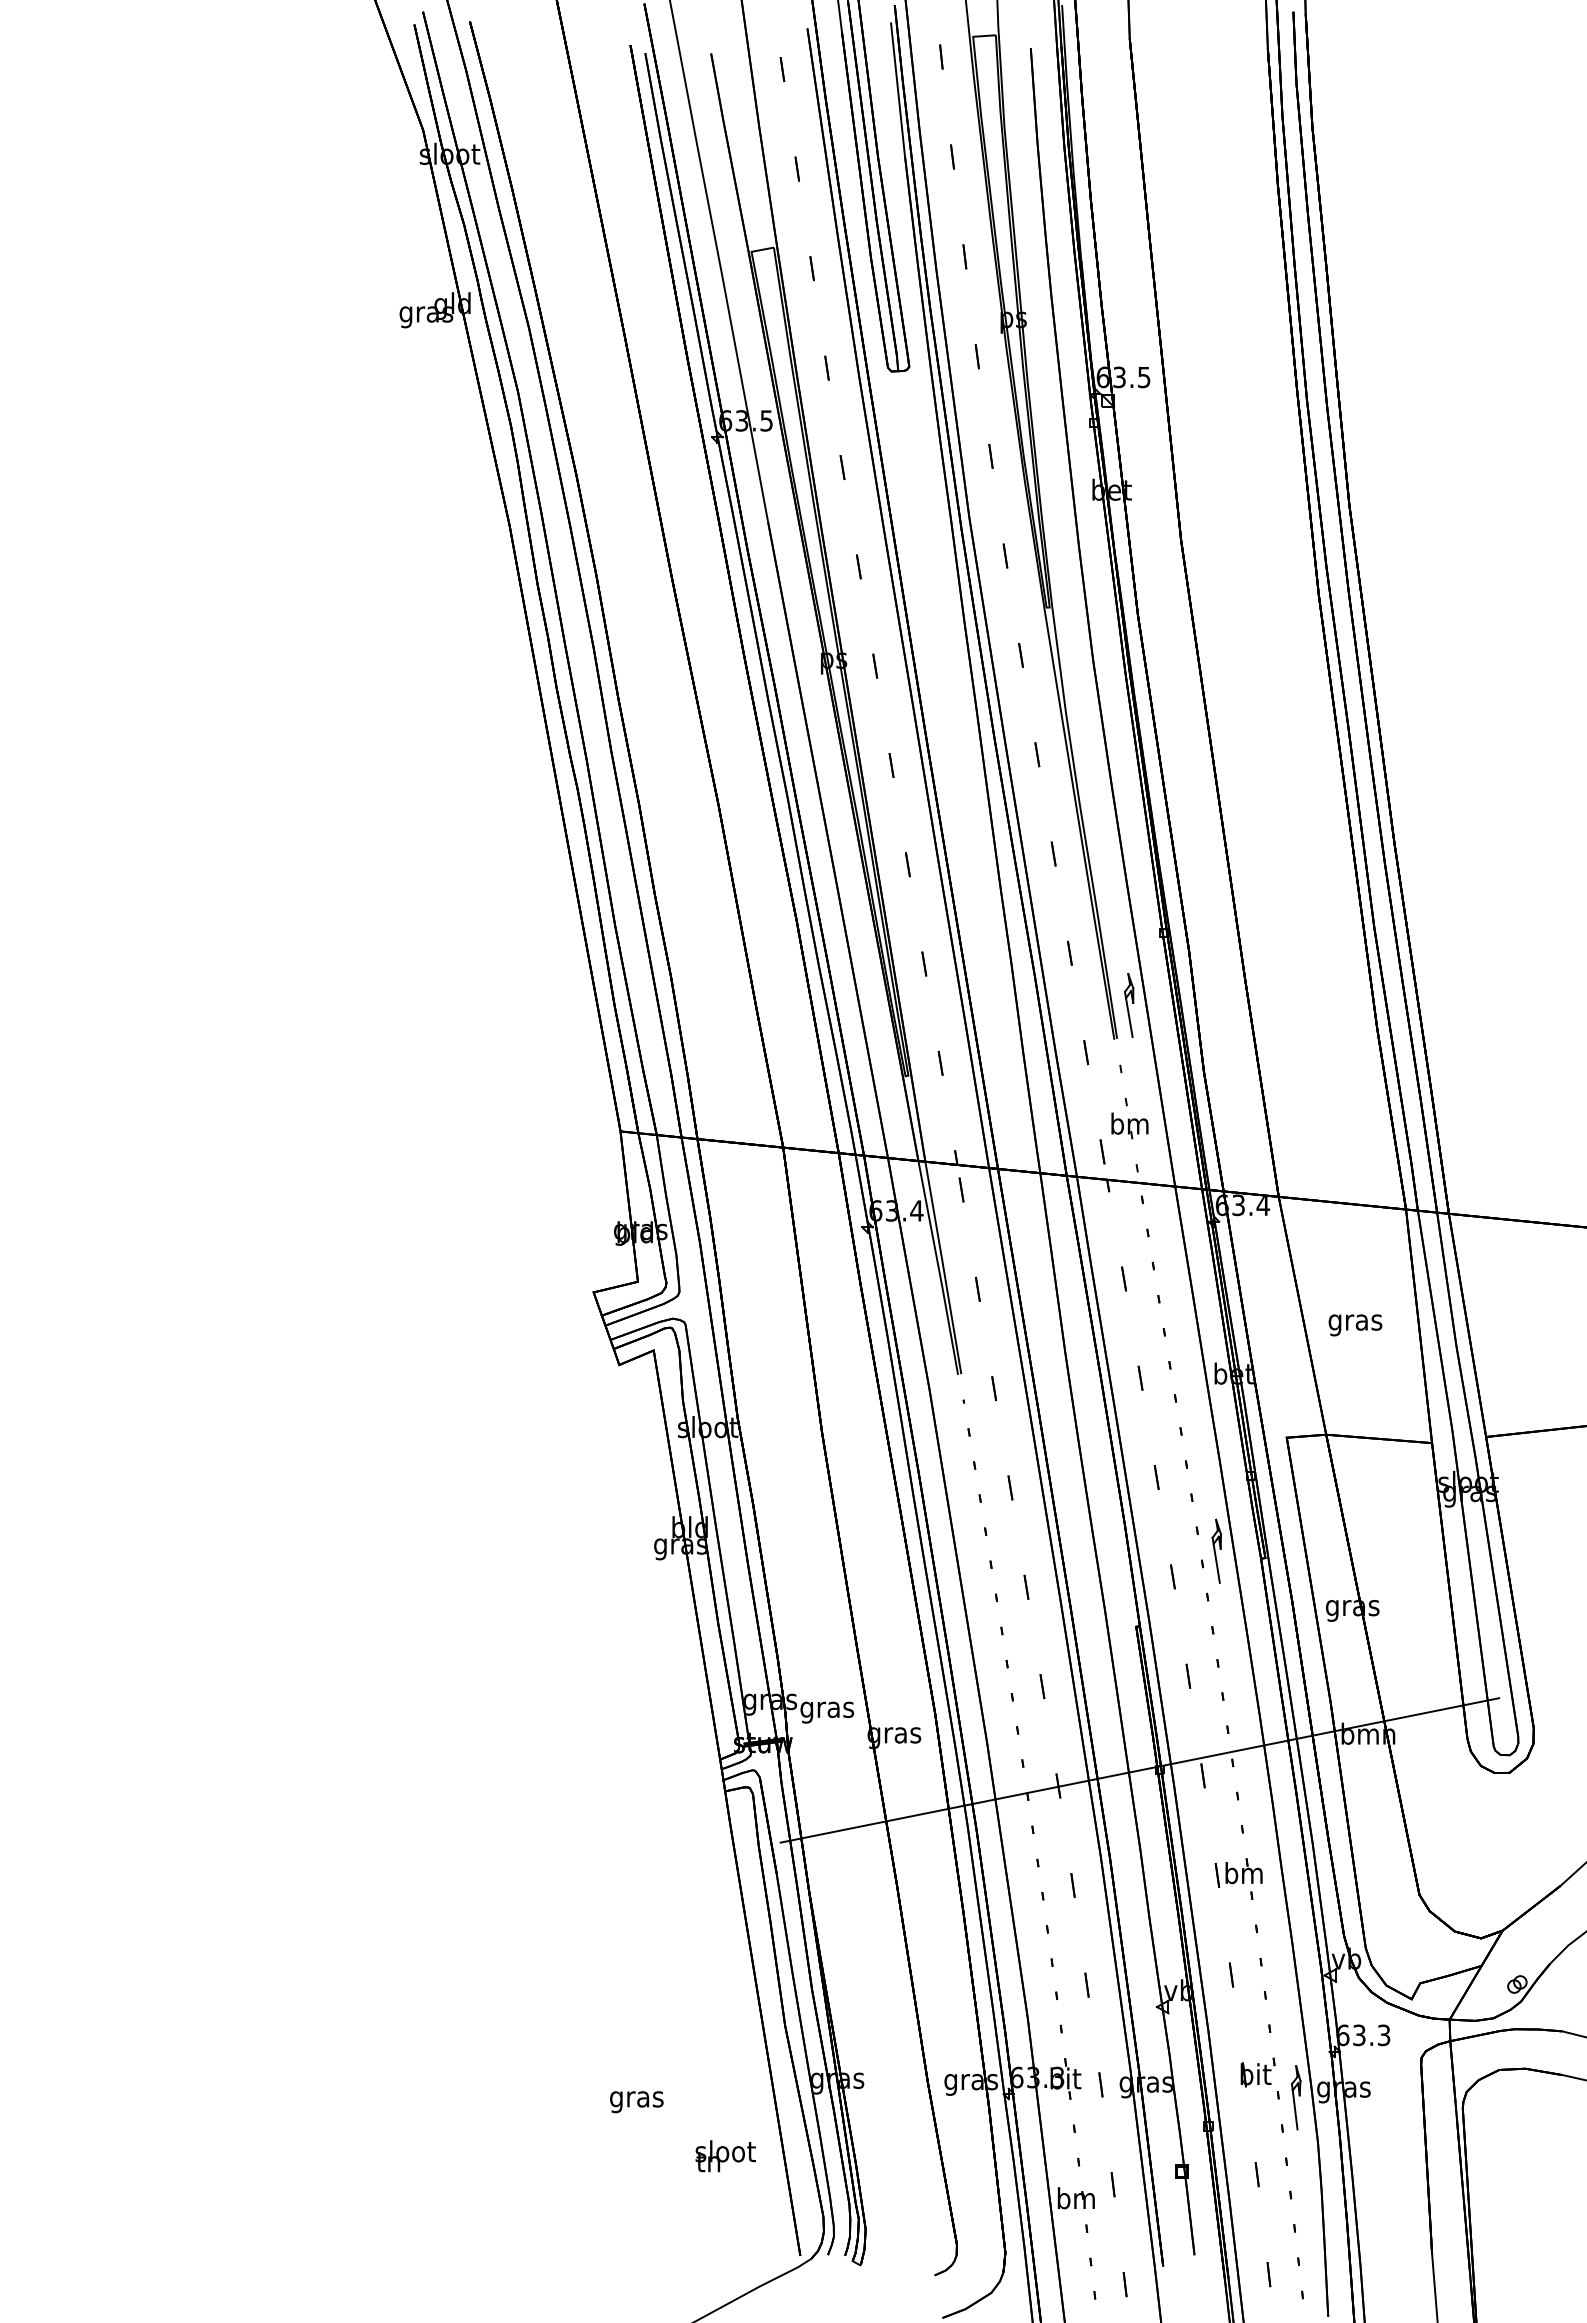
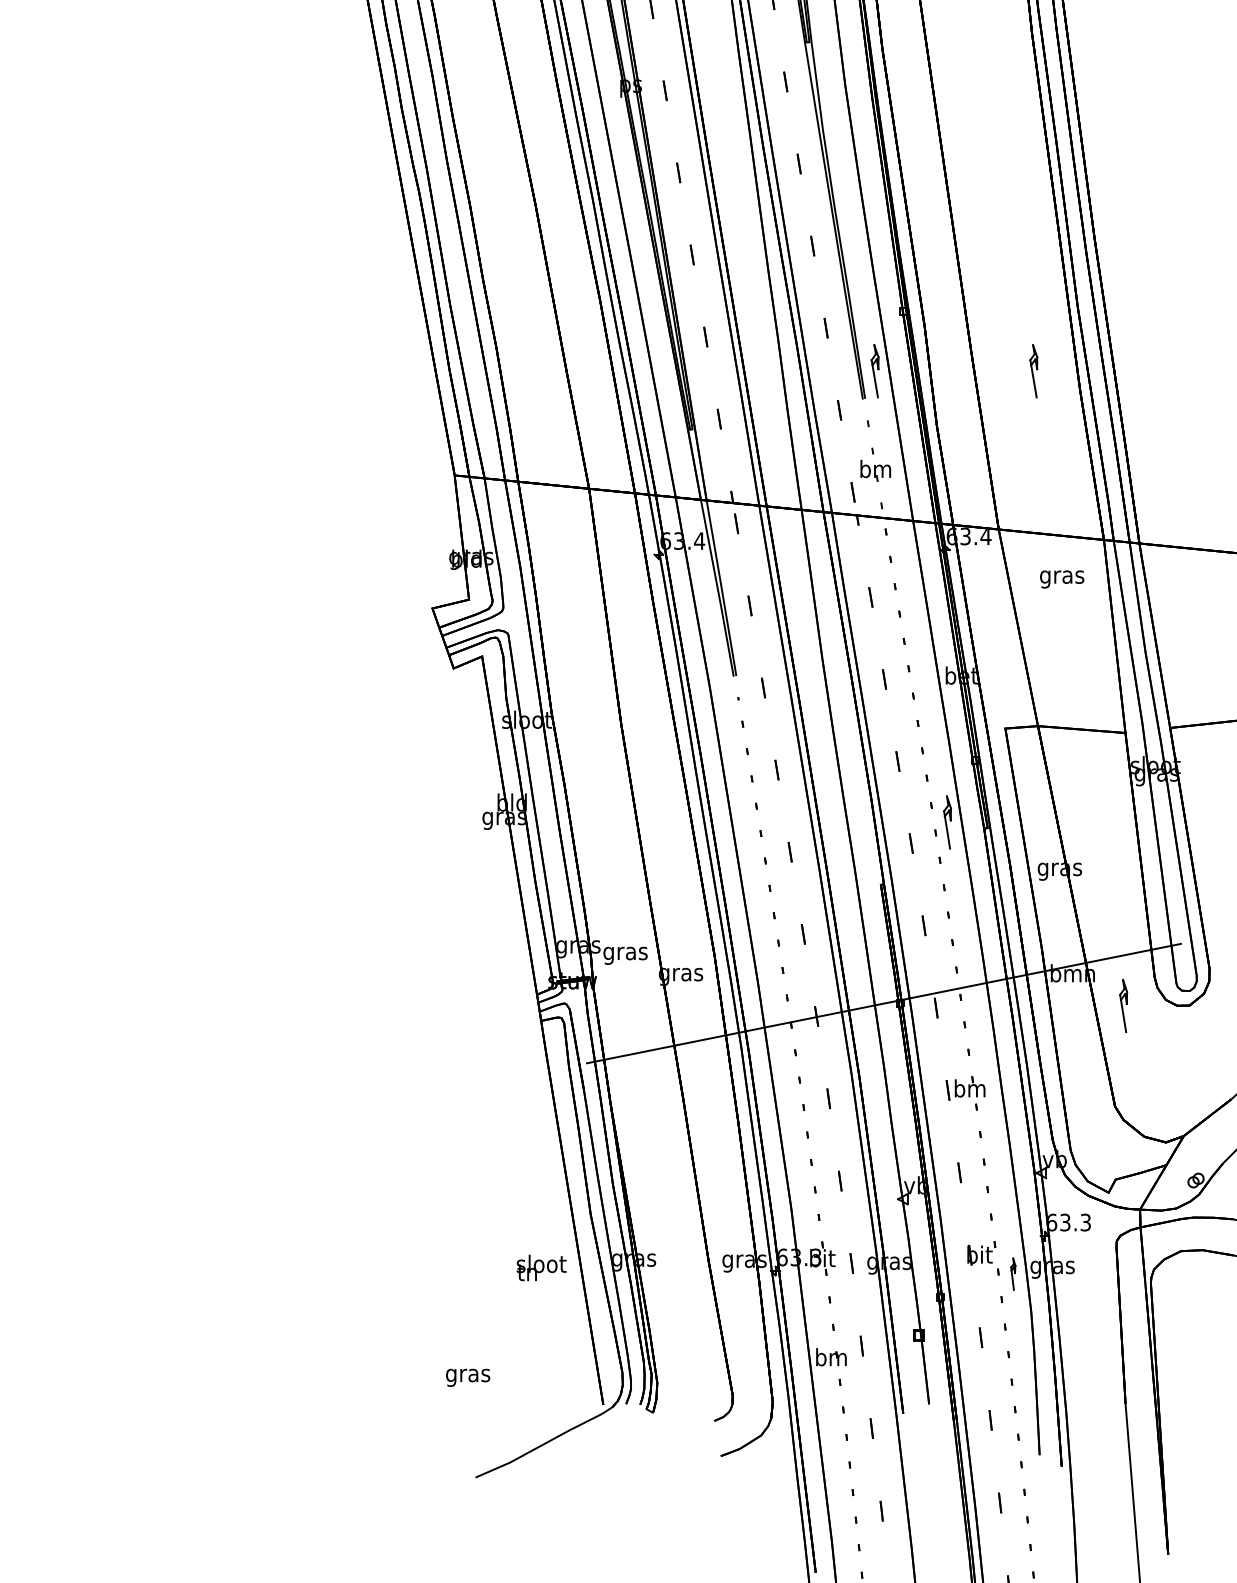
part: (1321, 1005) -> (1034, 371), added
text: (1355, 1325) -> (1062, 579), moved
part: (1429, 1772) -> (1123, 1005), added
part: (1296, 2097) -> (1013, 1273), size x0.6
text: (636, 2102) -> (467, 1378), moved
text: (725, 2156) -> (541, 1268), moved

